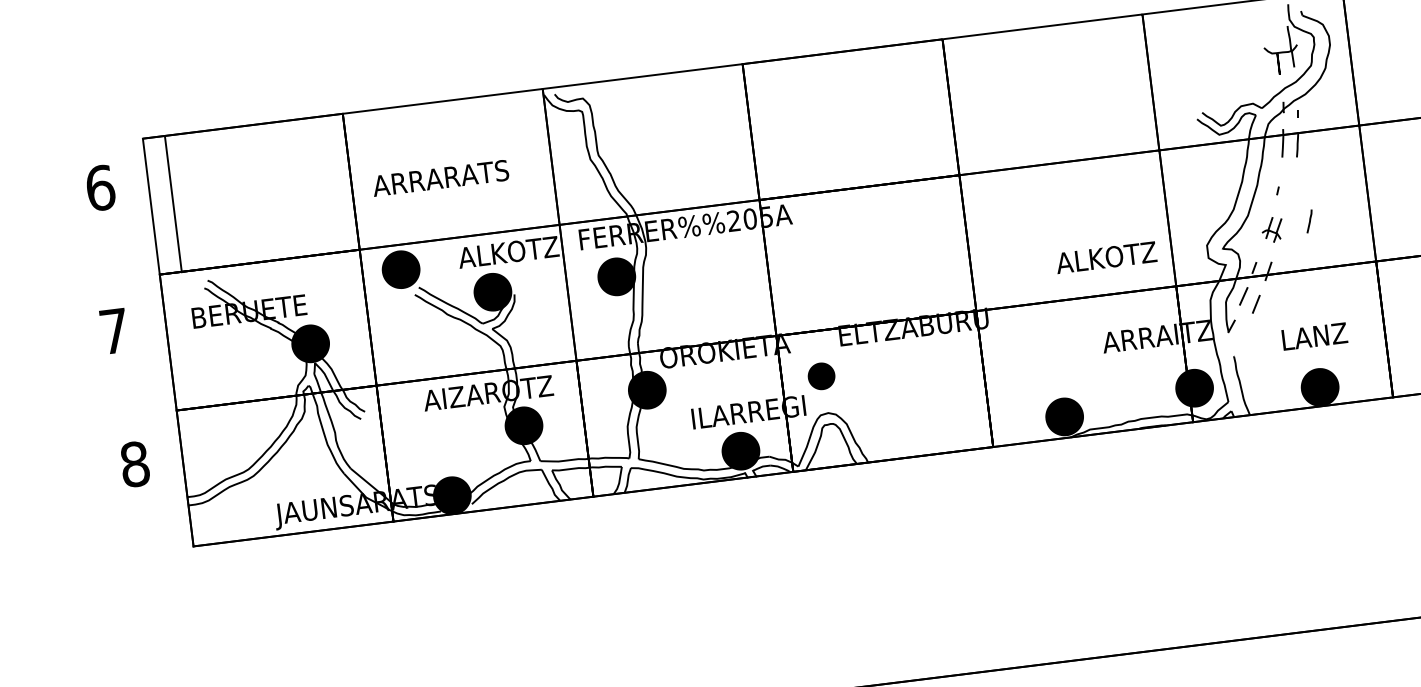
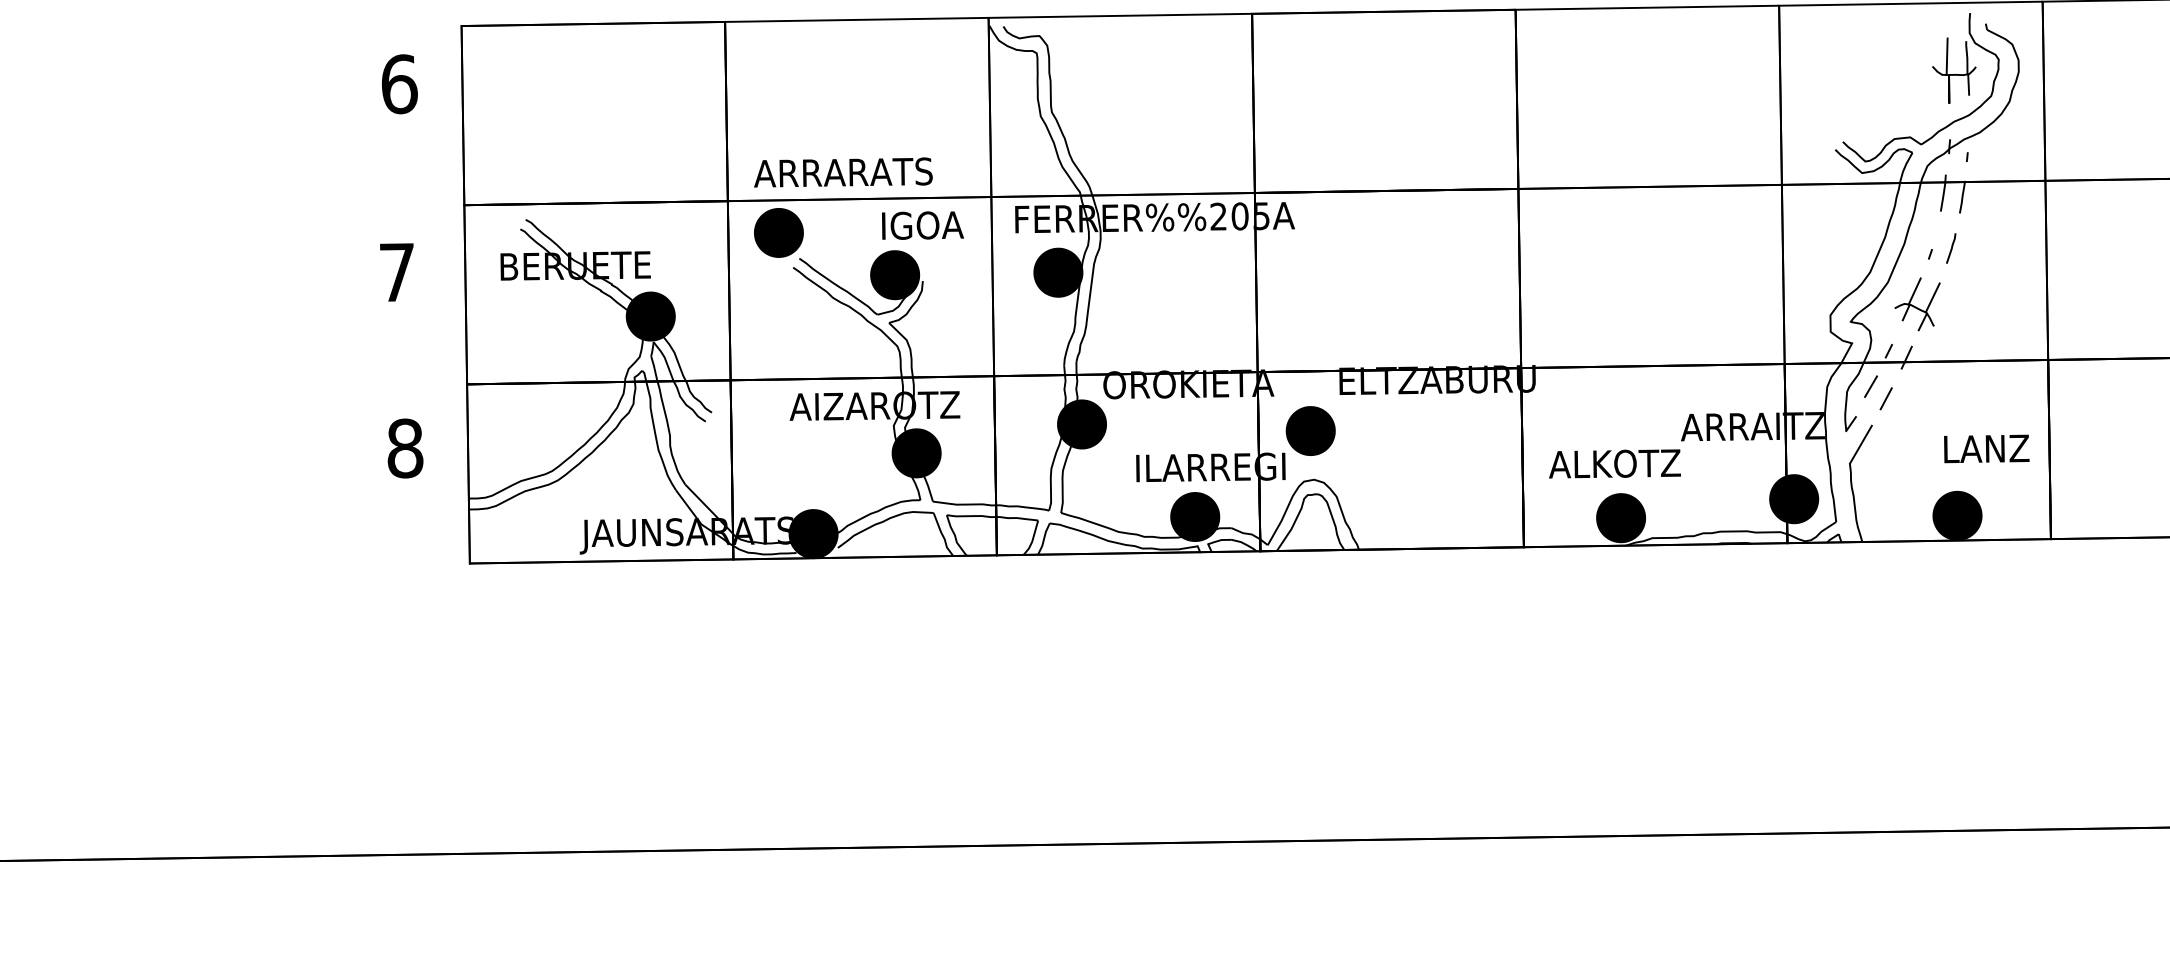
line: (1273, 39) -> (1946, 56), added
text: (440, 178) -> (843, 172), moved
line: (173, 204) -> (462, 115), moved
line: (1309, 221) -> (1951, 248), moved
part: (1272, 230) -> (1917, 304), size x1.67
text: (508, 252) -> (921, 225), ALKOTZ -> IGOA
text: (1106, 257) -> (1614, 463), moved
text: (1314, 336) -> (1986, 448), moved
line: (1240, 341) -> (1860, 444), added
part: (821, 375) -> (1310, 430), size x1.43

